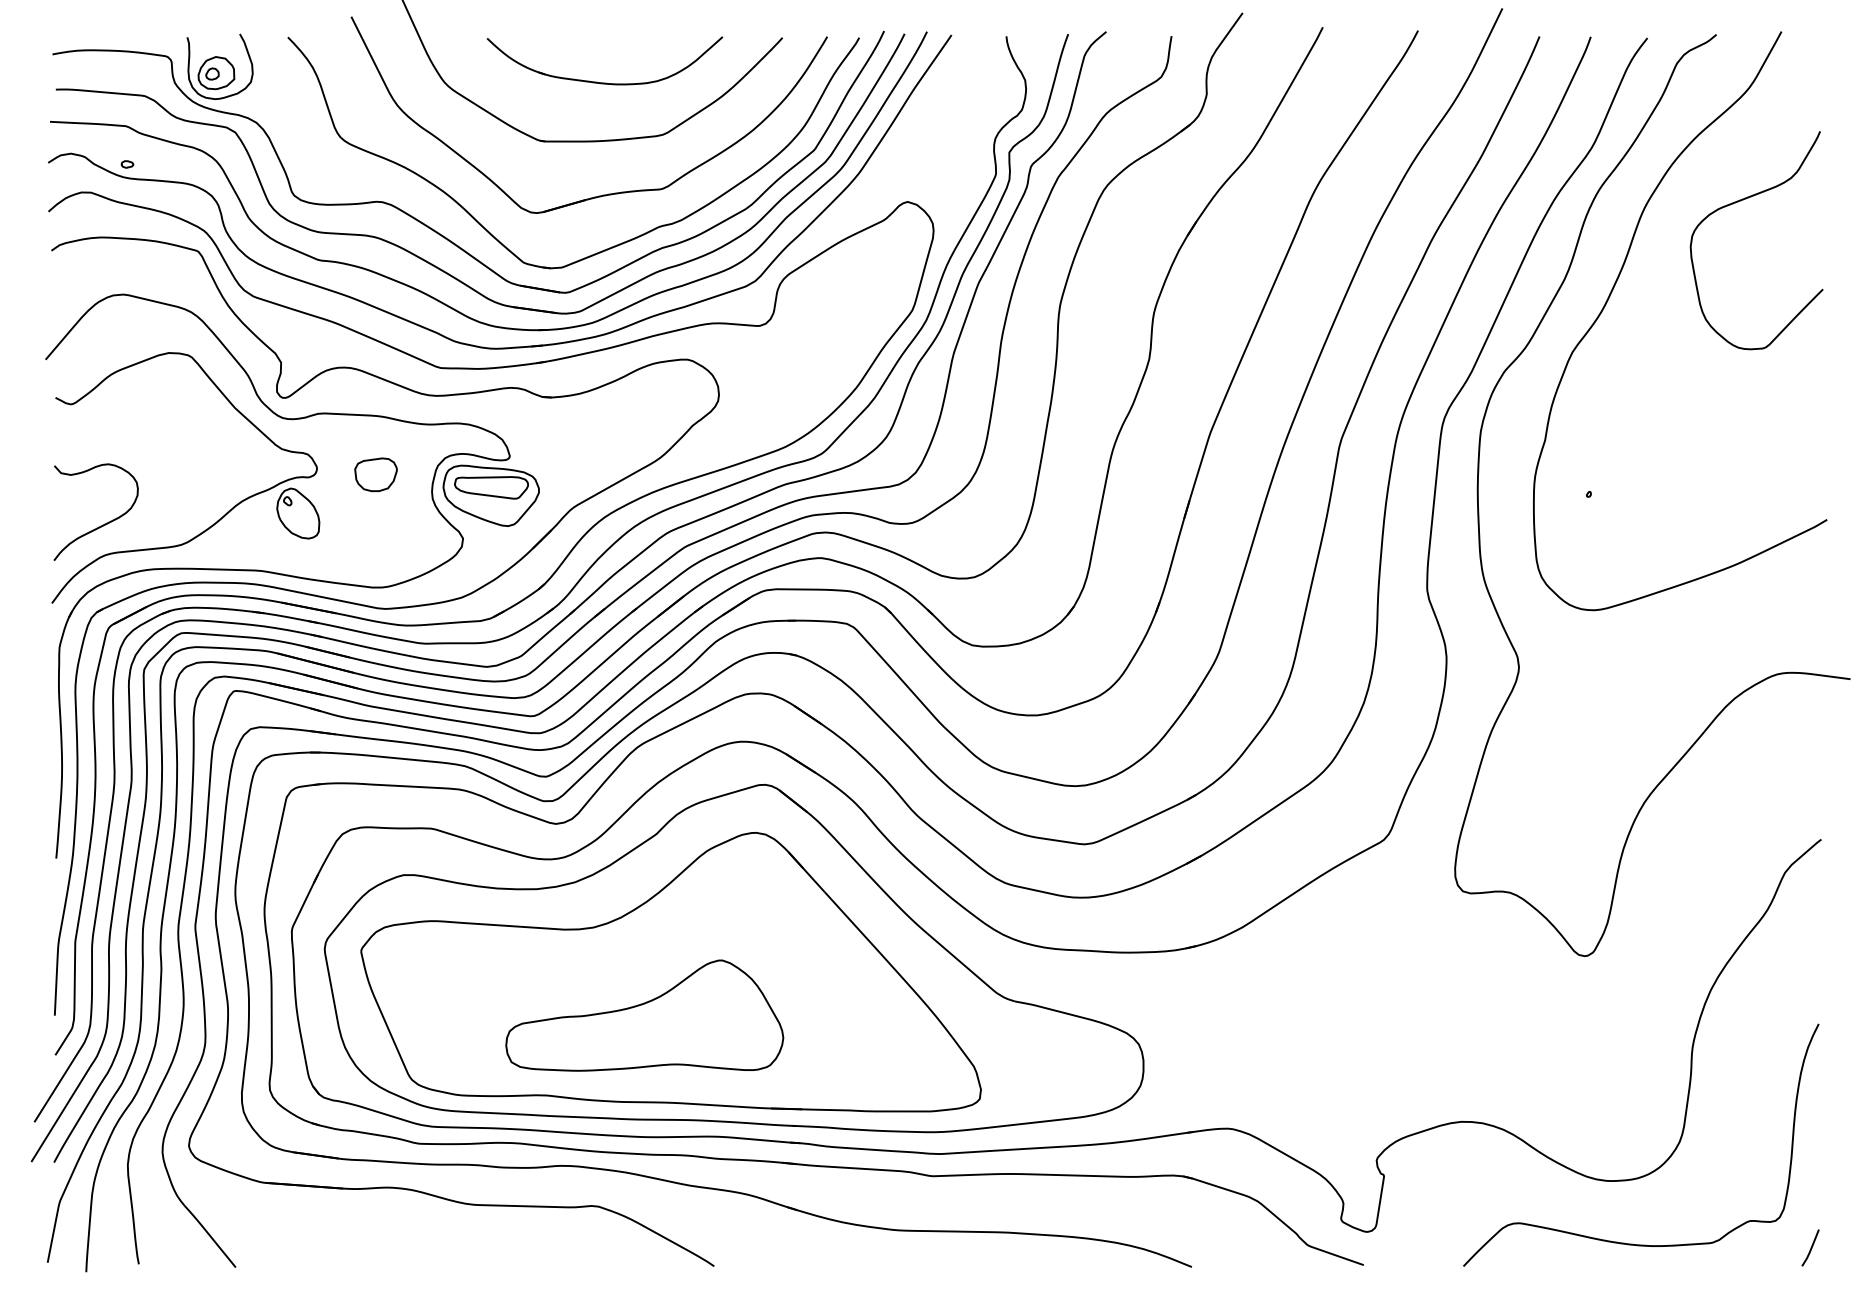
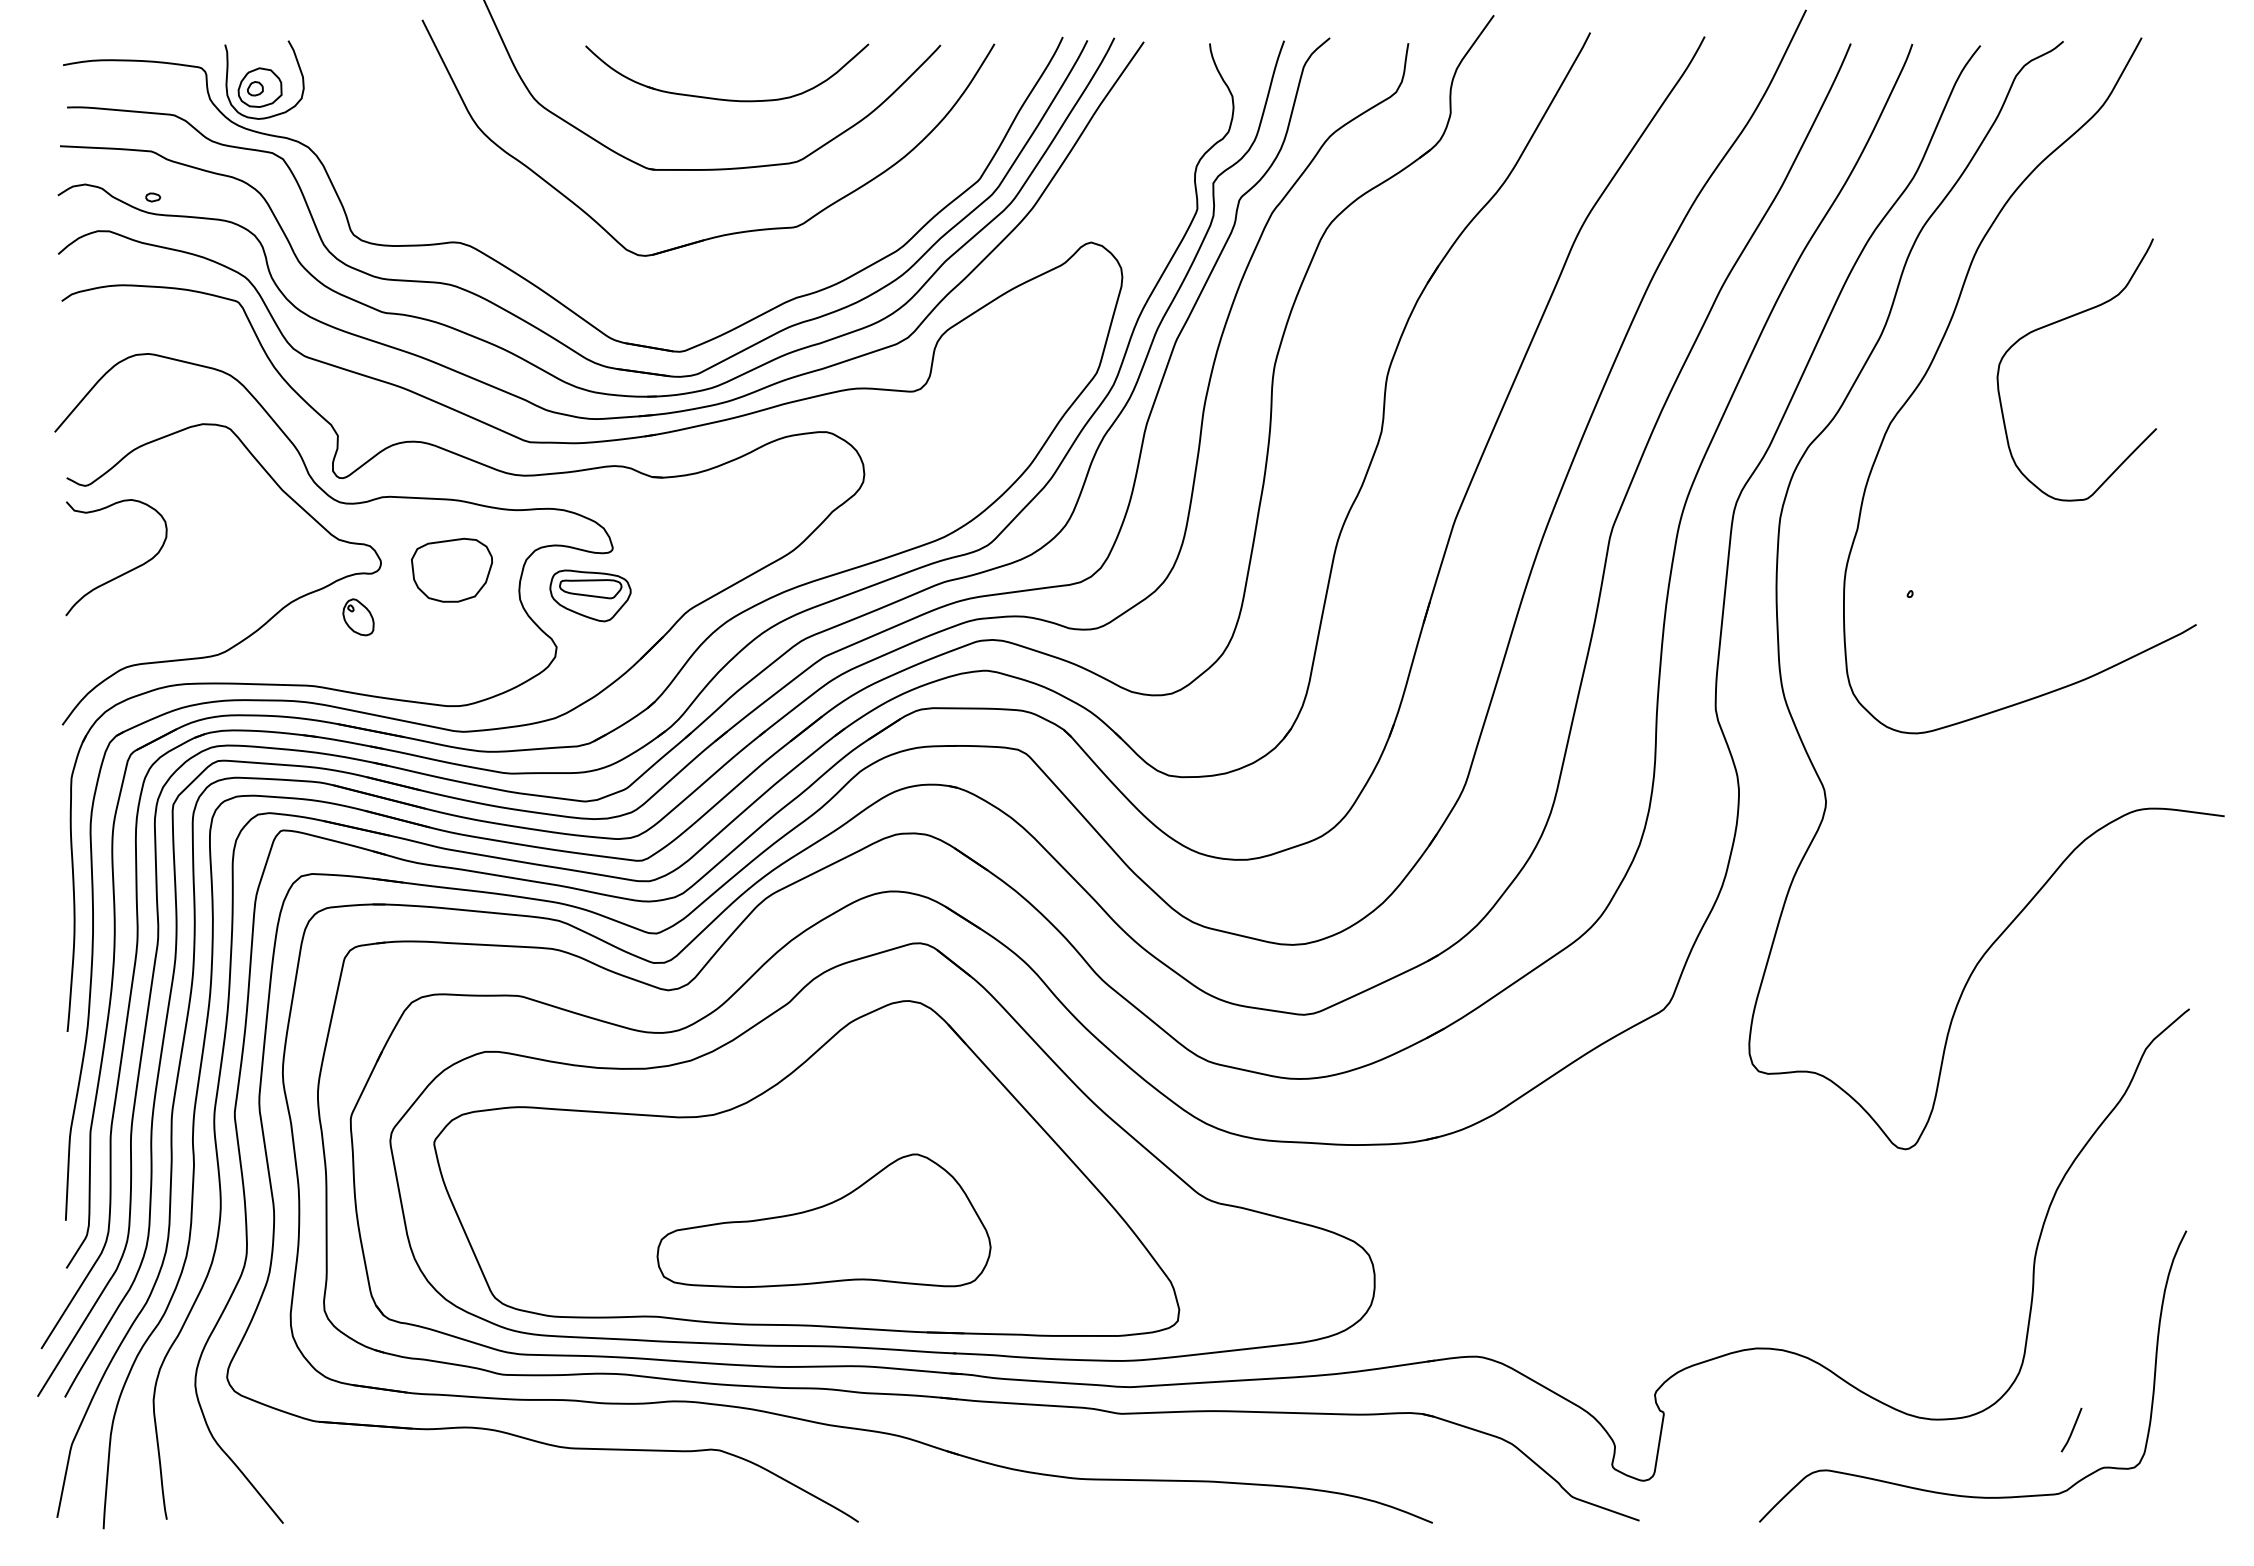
curve: (1743, 200) -> (2061, 321), moved
part: (609, 247) -> (732, 297), removed
part: (375, 474) -> (451, 570), size x1.6
part: (491, 495) -> (590, 595), size x0.7
part: (298, 513) -> (358, 617), size x0.6
curve: (102, 524) -> (124, 572), moved
part: (644, 1015) -> (823, 1220), moved
line: (1811, 1247) -> (2072, 1429), moved

